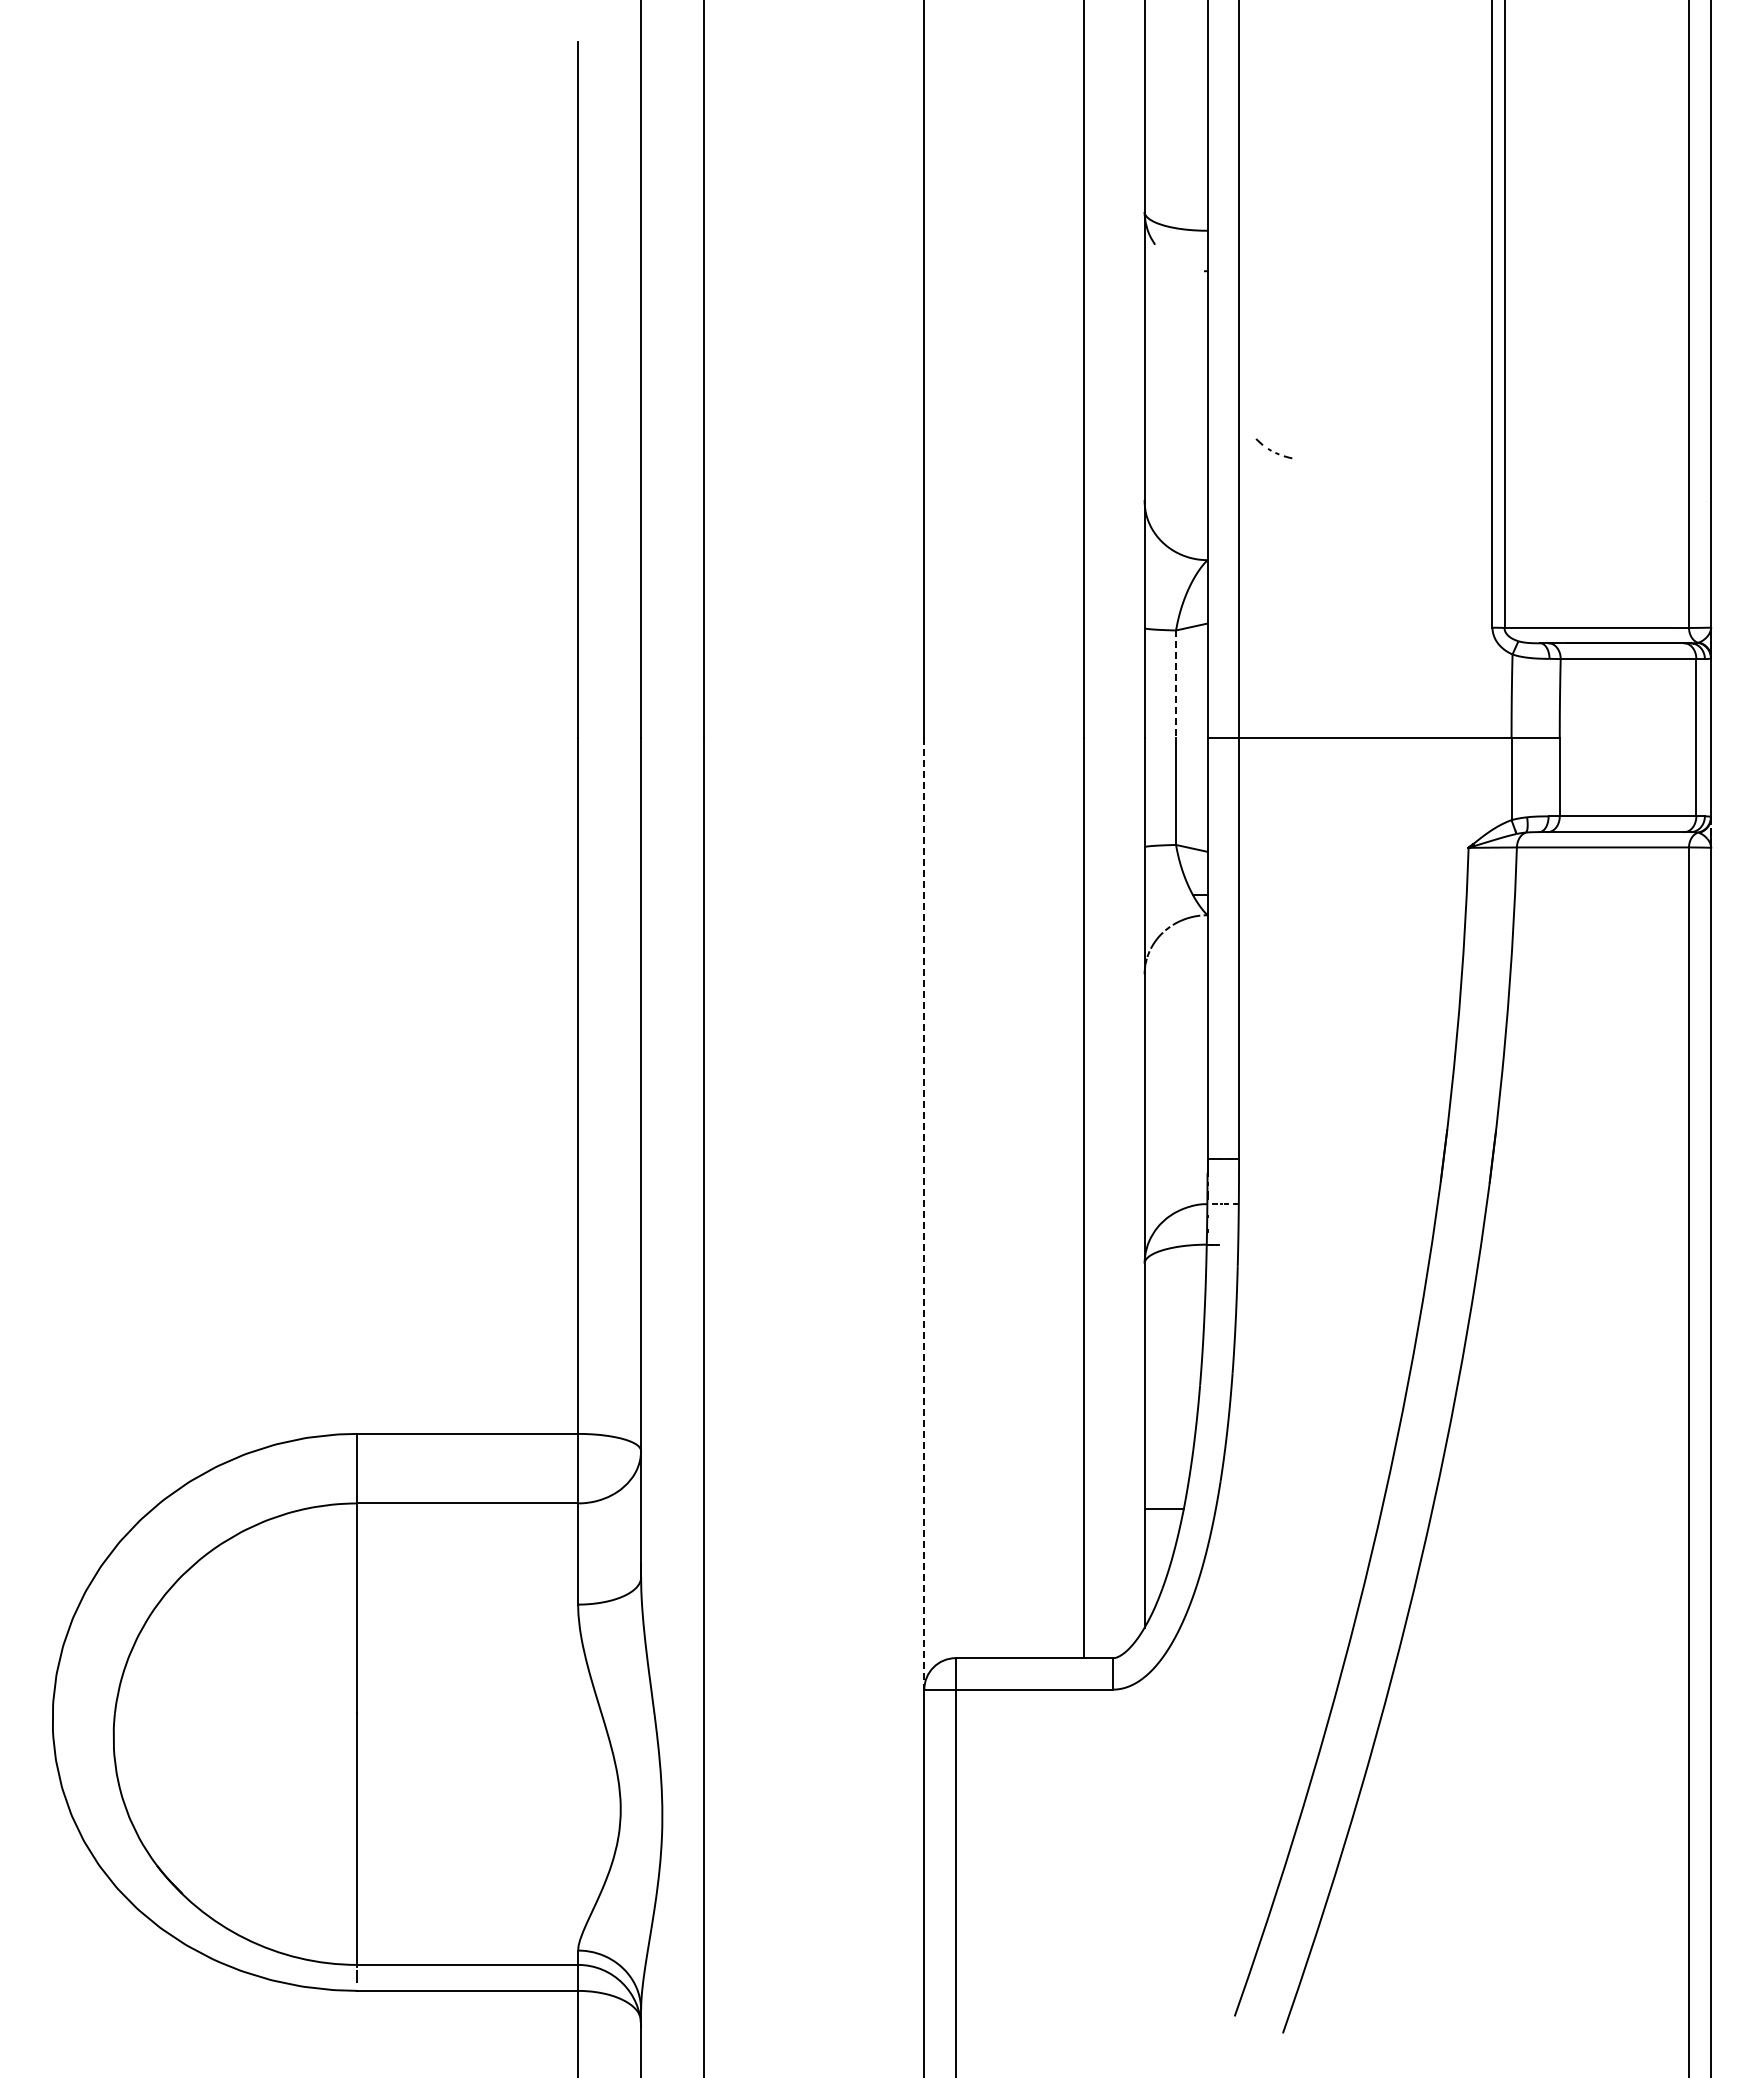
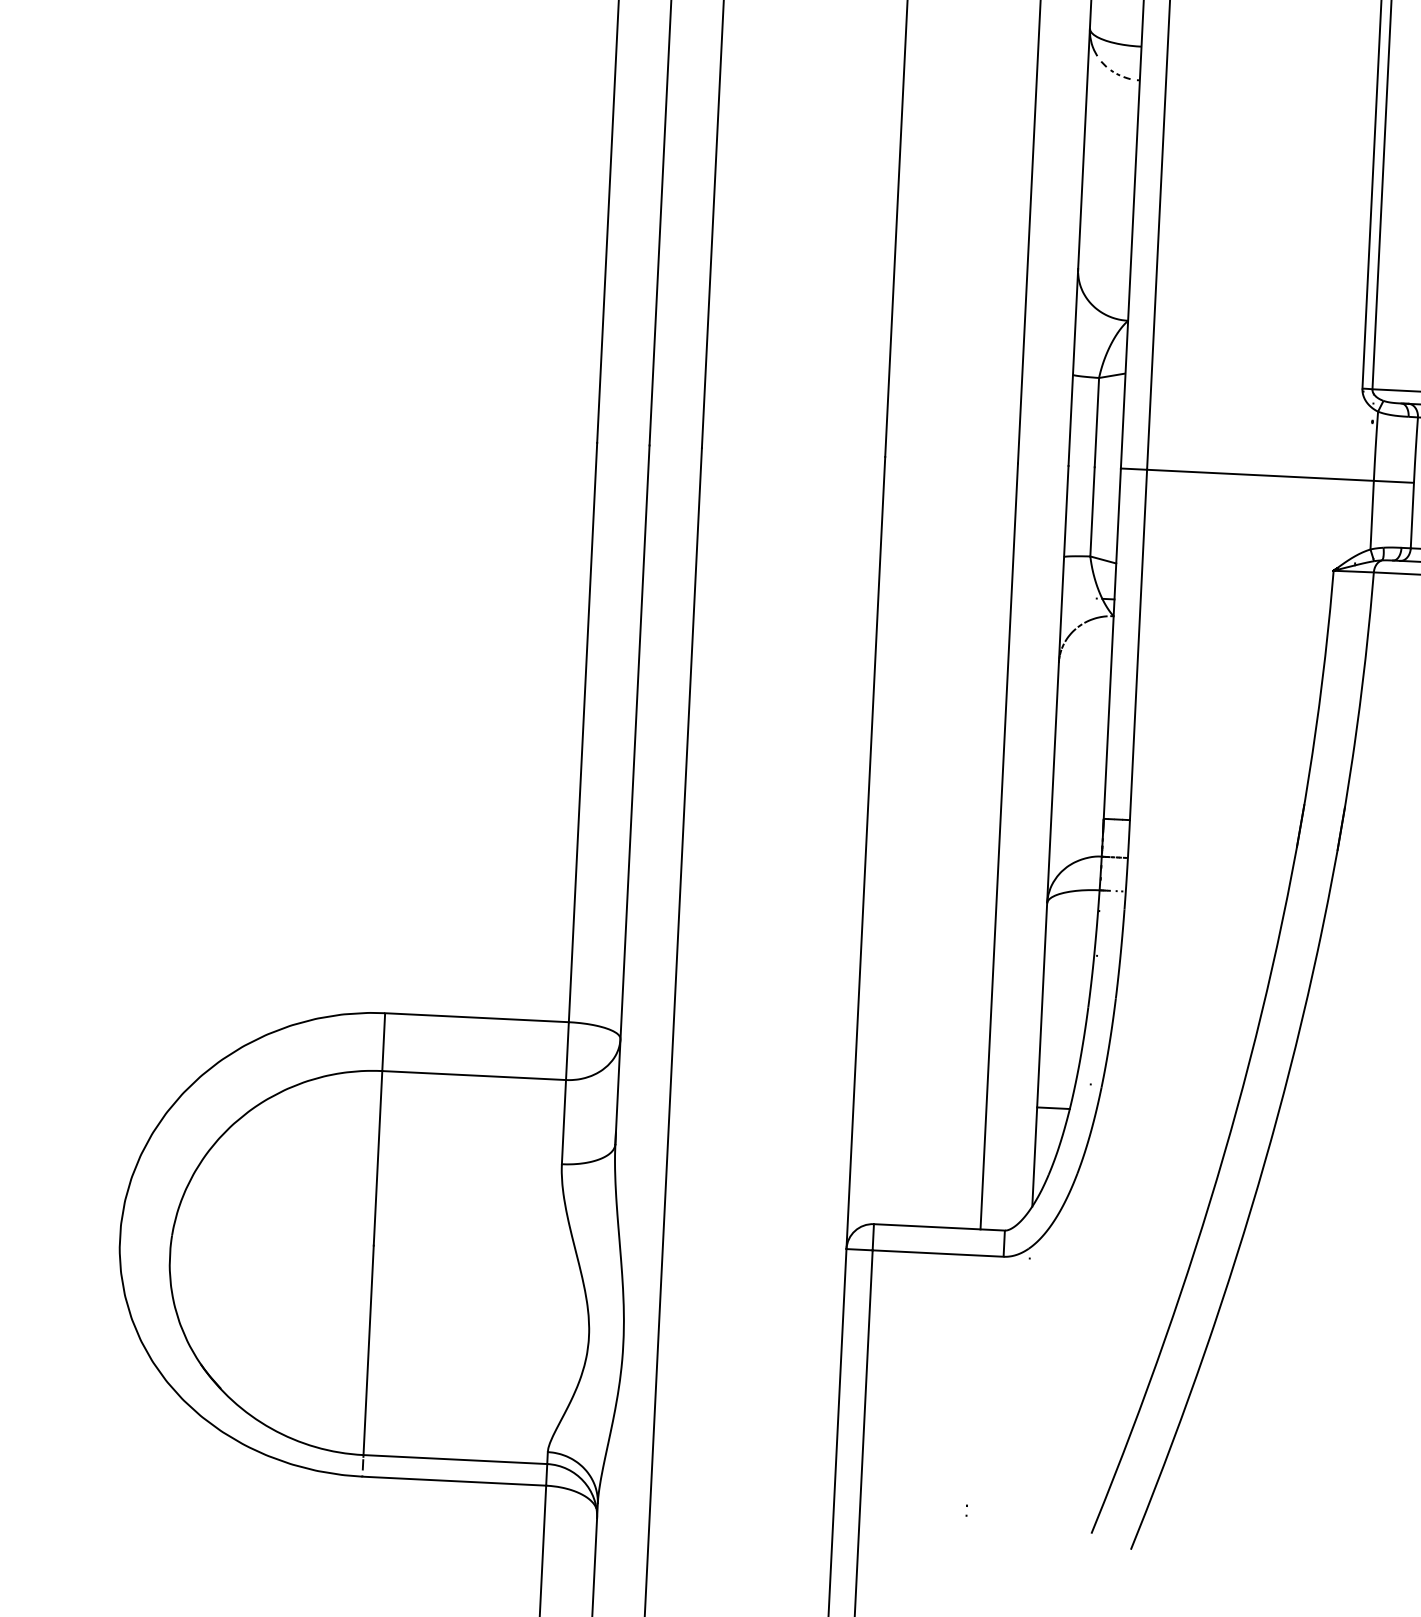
part: (1273, 448) -> (1115, 70), moved
line: (1176, 684) -> (1097, 422), dashed -> solid
line: (924, 1213) -> (866, 852), dashed -> solid

